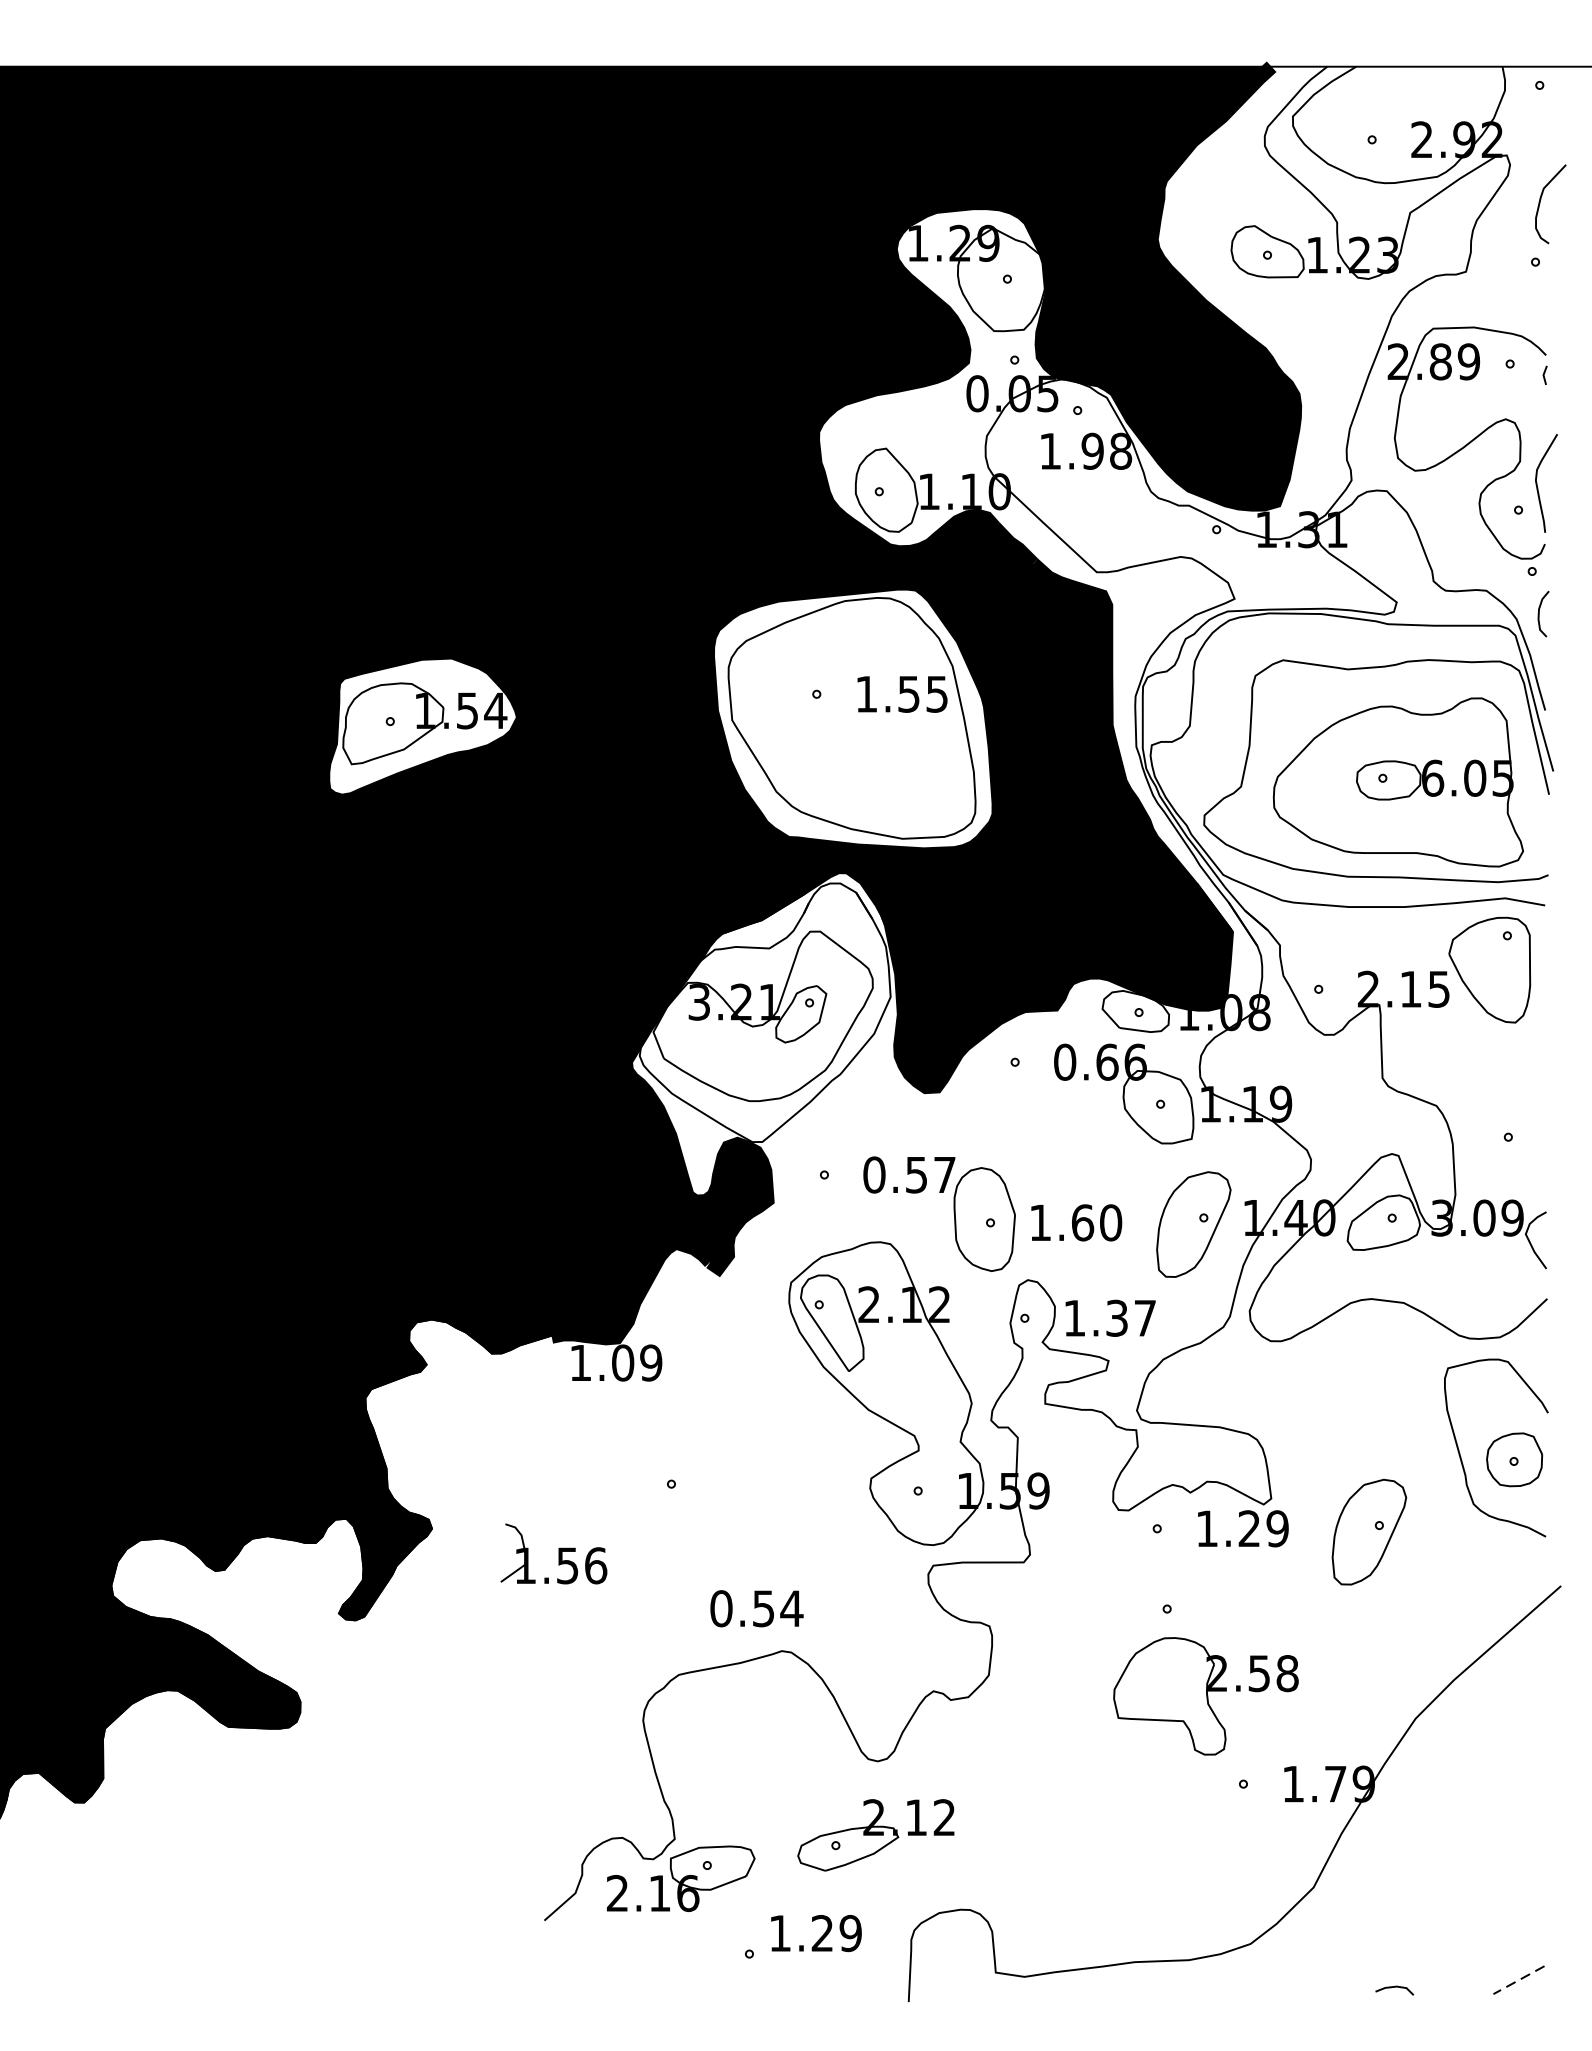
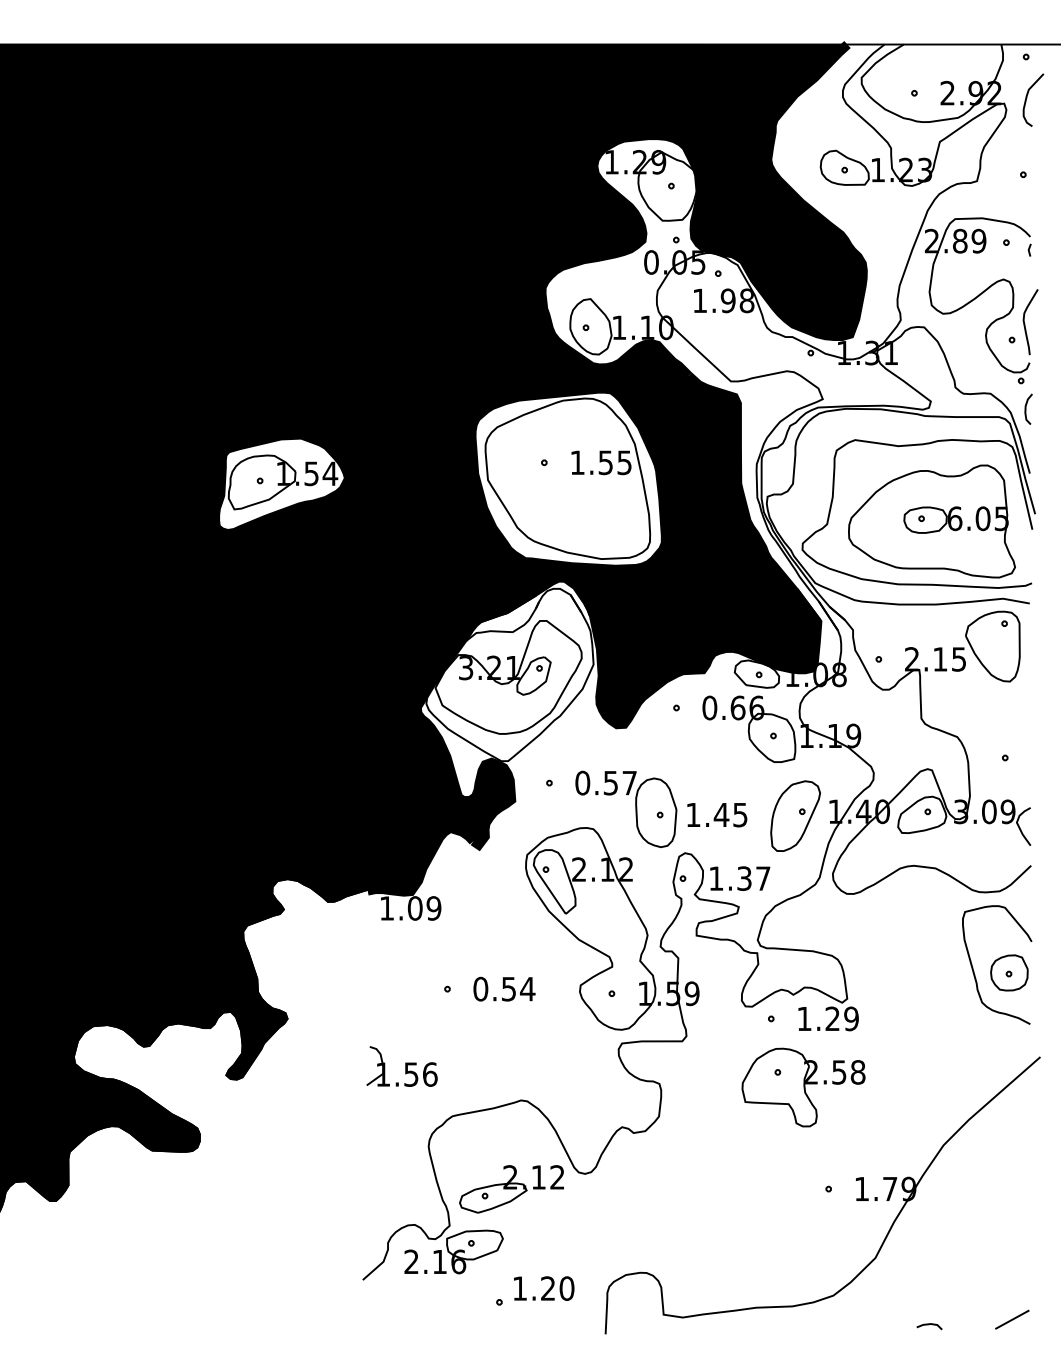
curve: (1541, 201) -> (1027, 98), moved
text: (1096, 1222) -> (730, 814), 1.60 -> 1.45
part: (1369, 1531) -> (912, 1020), removed
part: (552, 1553) -> (401, 1066), moved
text: (756, 1607) -> (504, 988), moved
part: (1205, 1696) -> (803, 1087), moved
part: (875, 1835) -> (511, 1189), moved
text: (850, 1933) -> (566, 1288), 1.29 -> 1.20
line: (1517, 1979) -> (1011, 1319), dashed -> solid

